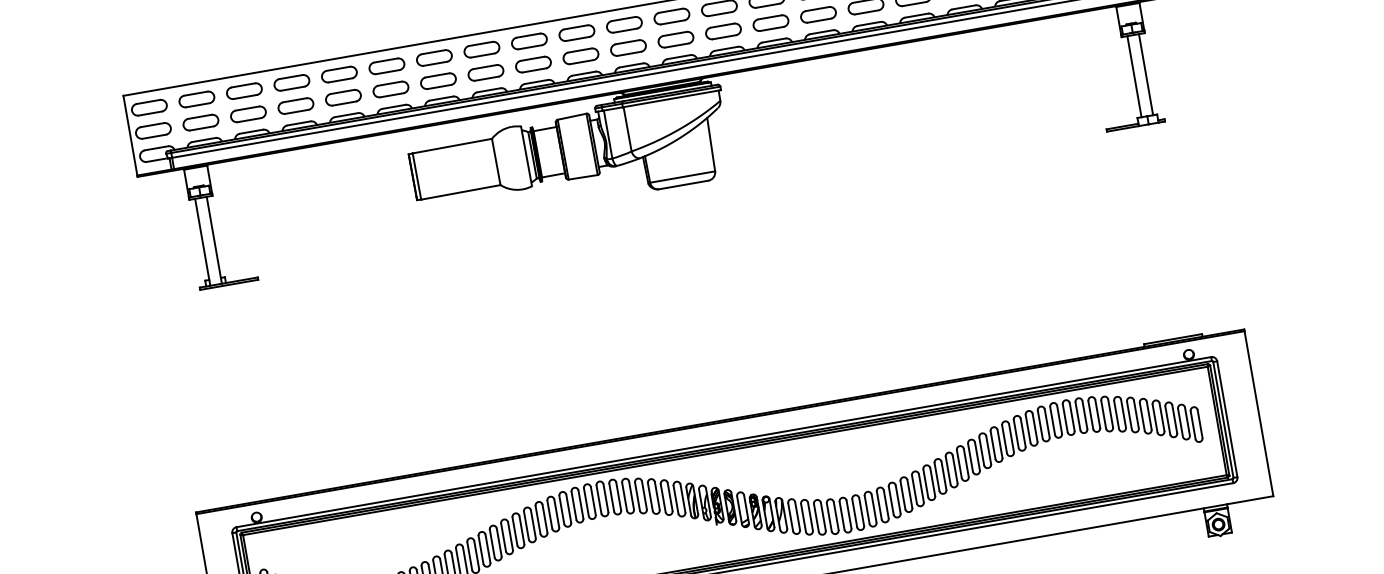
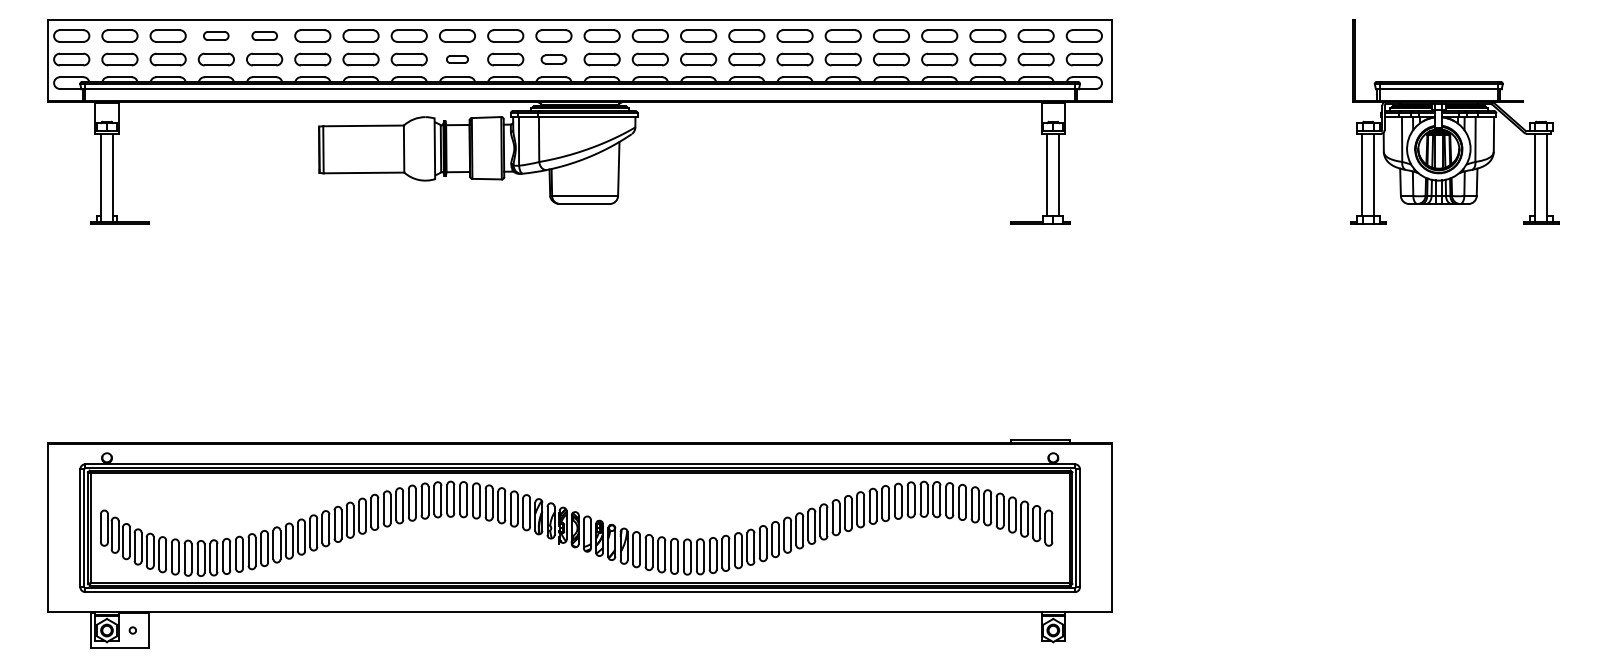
part: (628, 48) -> (553, 59), size x0.7
part: (533, 64) -> (457, 59), size x0.6
part: (339, 74) -> (264, 35), size x0.7
part: (290, 82) -> (215, 35), size x0.7

